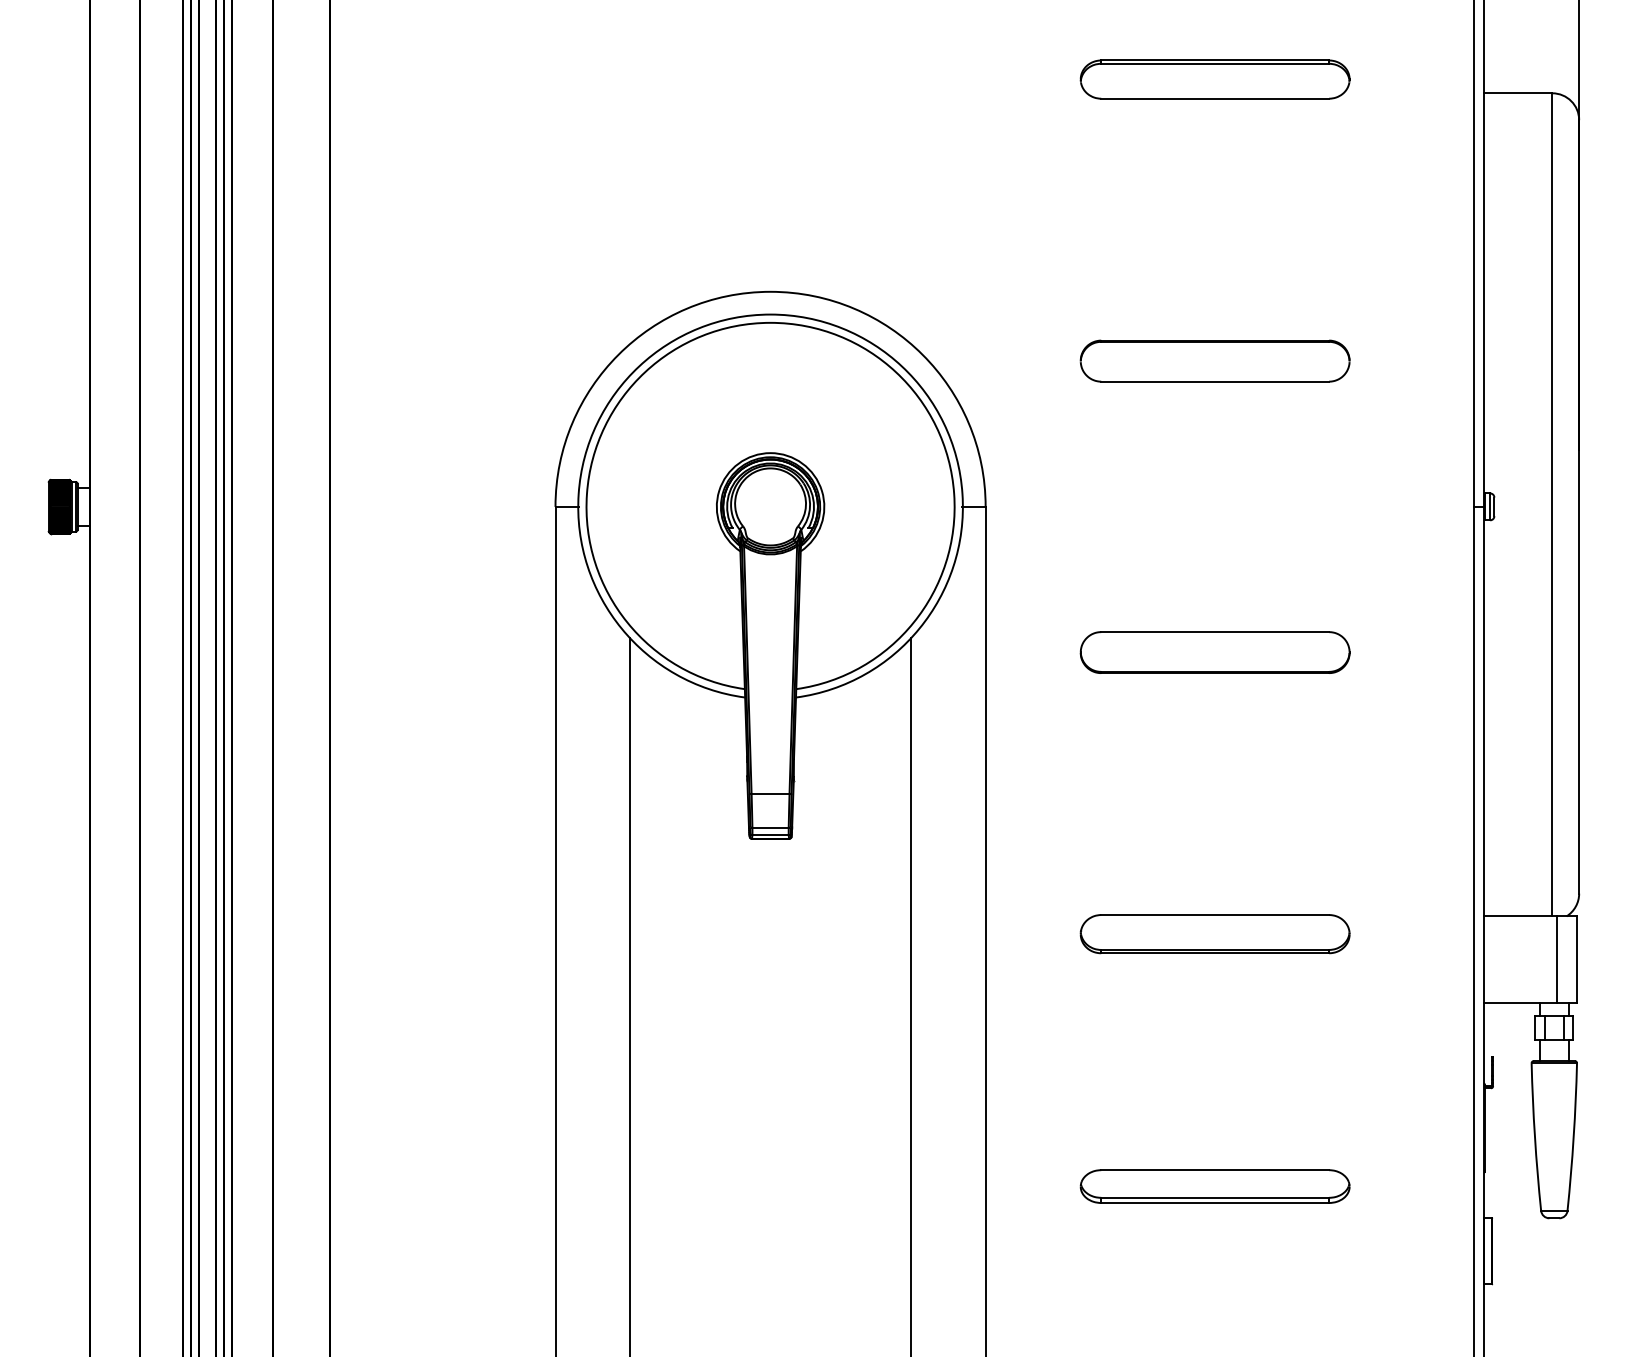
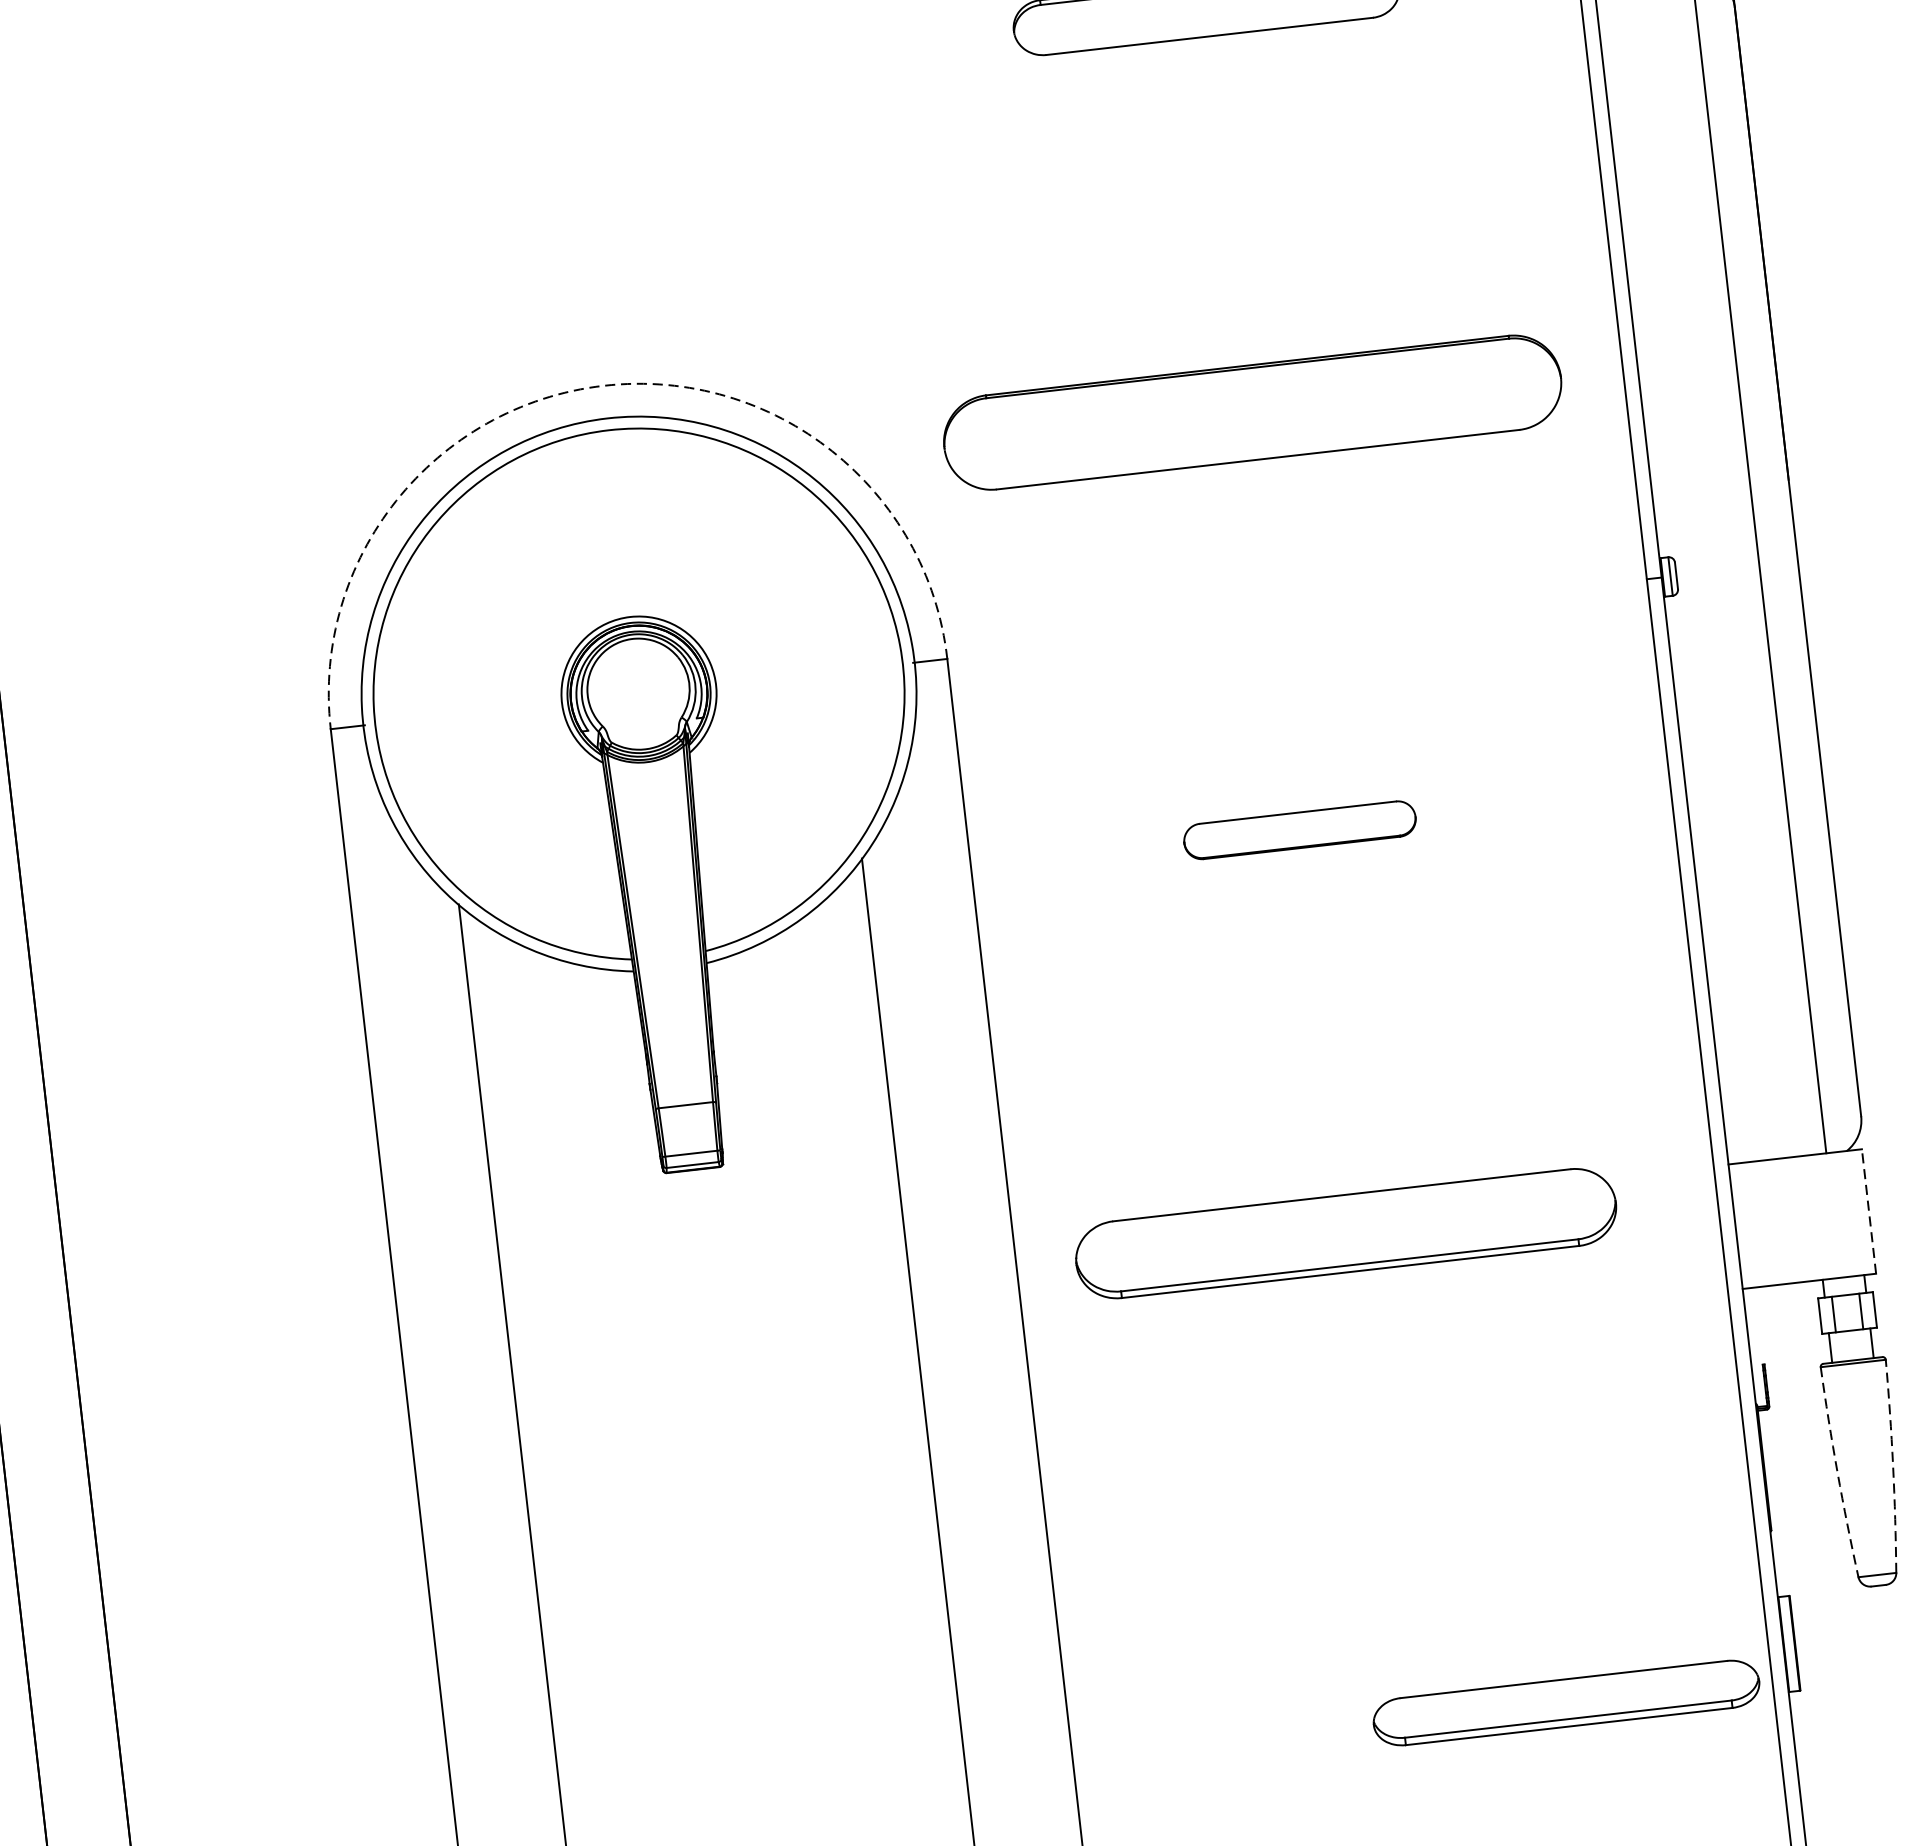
arc: (770, 291) -> (603, 385), solid -> dashed
part: (1214, 360) -> (1251, 411), size x1.6
part: (1214, 652) -> (1299, 830), size x0.6
part: (1214, 934) -> (1345, 1234), size x1.4
line: (1557, 959) -> (1840, 1214), removed
line: (1577, 959) -> (1869, 1211), solid -> dashed
arc: (1534, 1137) -> (1836, 1473), solid -> dashed
arc: (1573, 1137) -> (1892, 1466), solid -> dashed
part: (1214, 1186) -> (1565, 1703), moved

